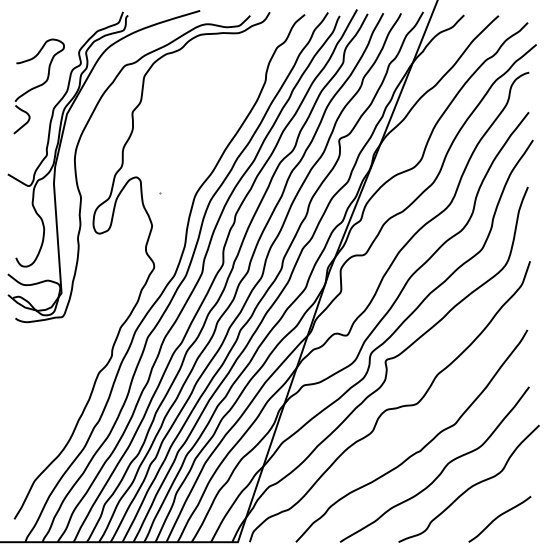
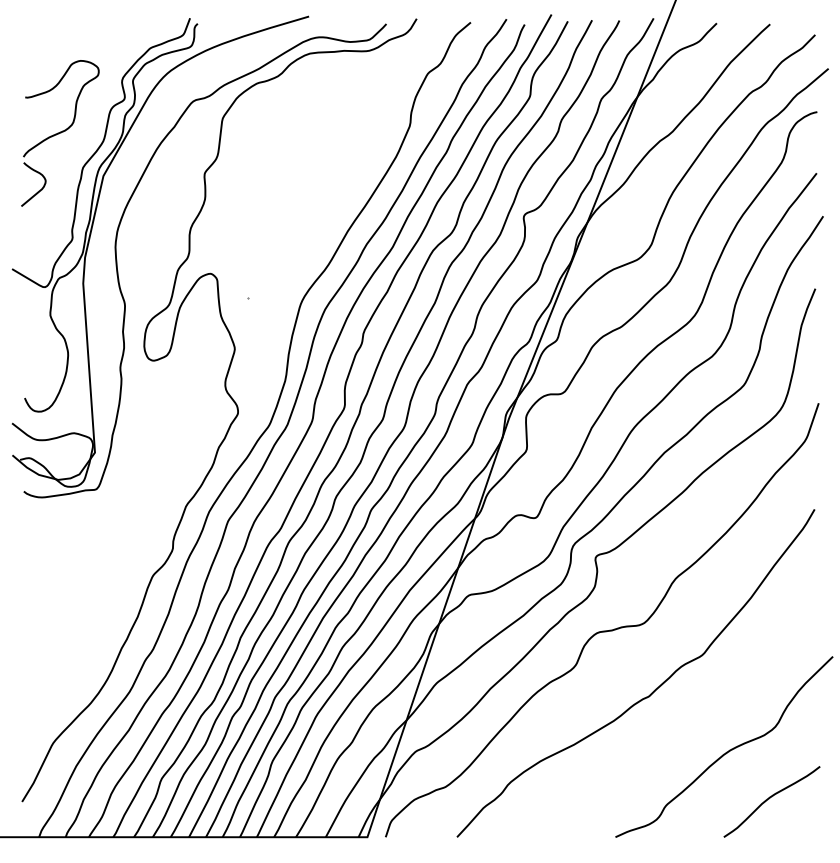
curve: (441, 470) -> (681, 726), removed

